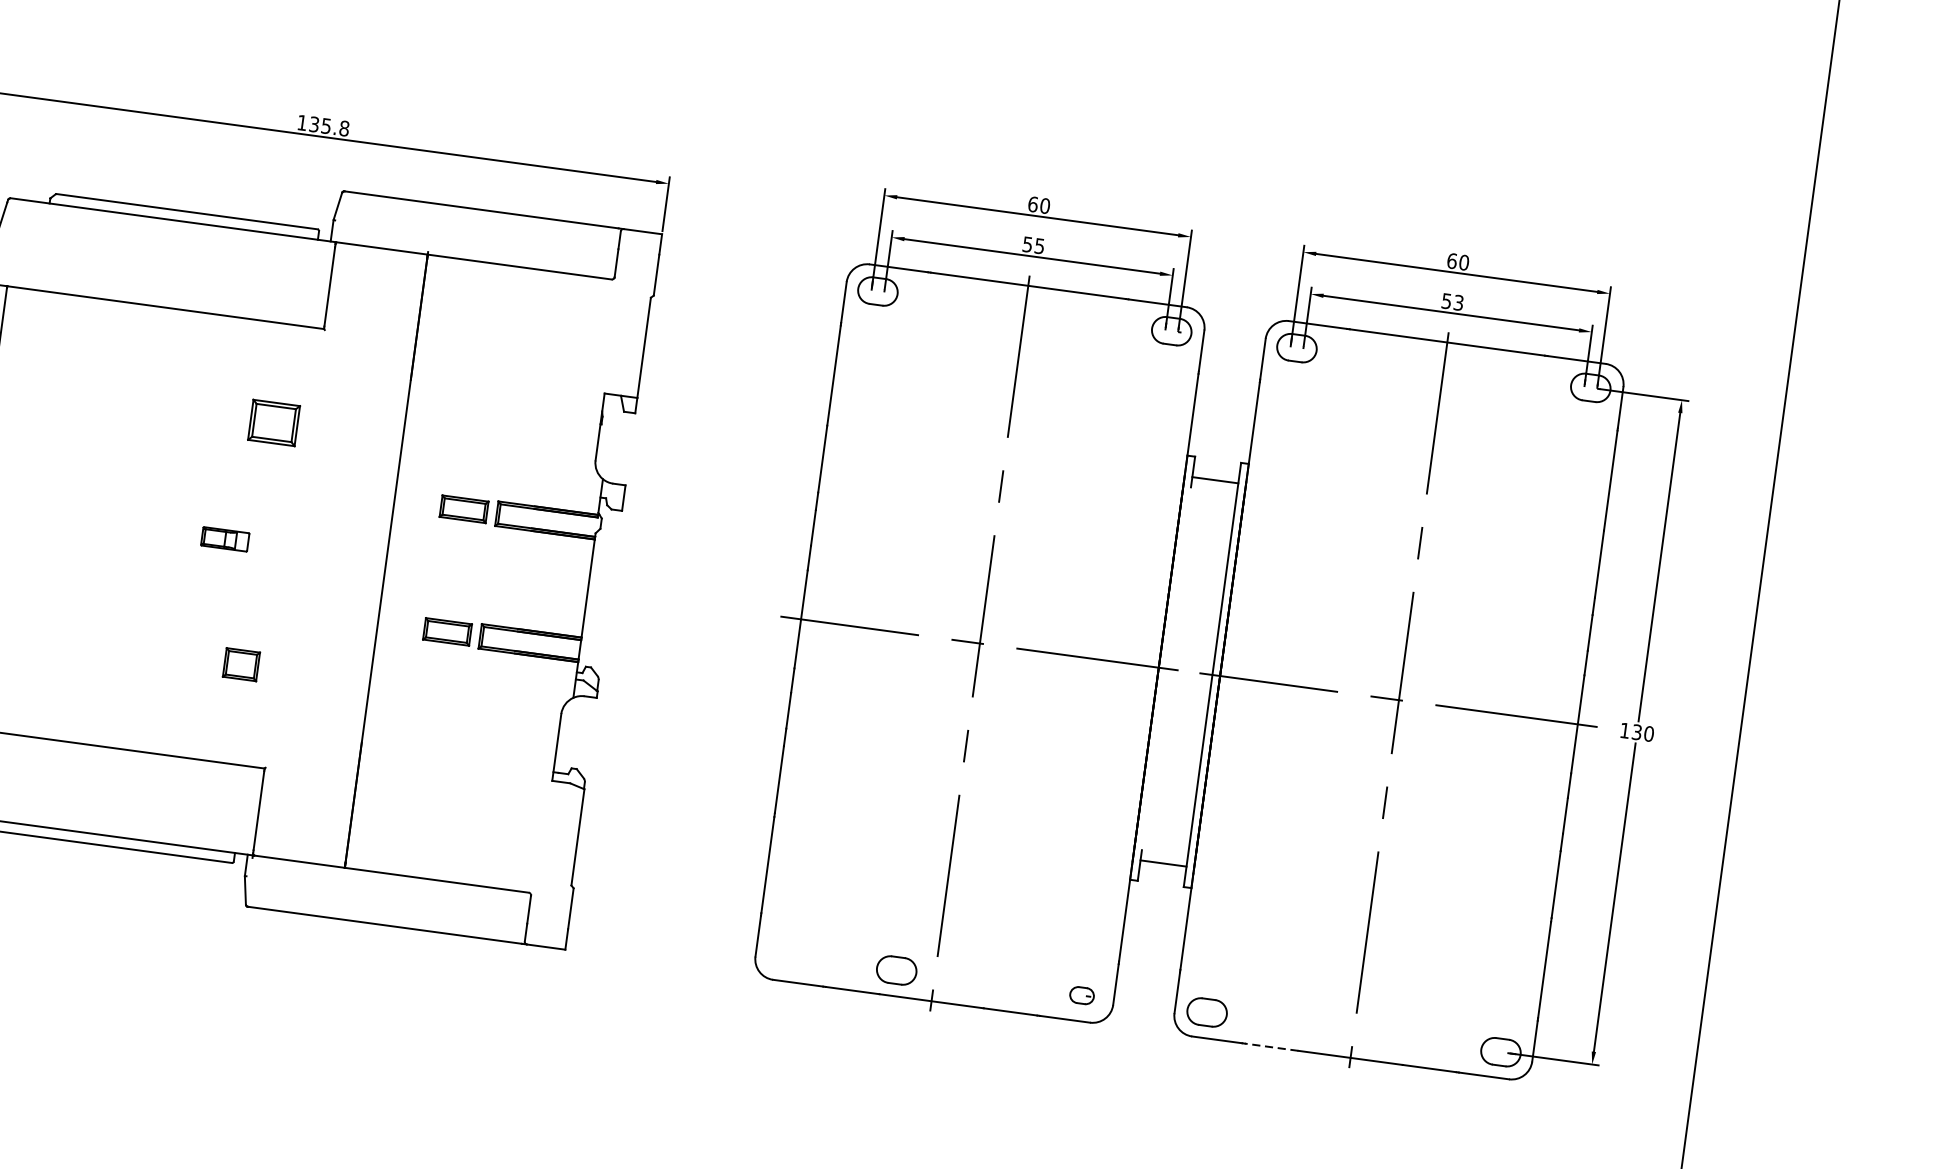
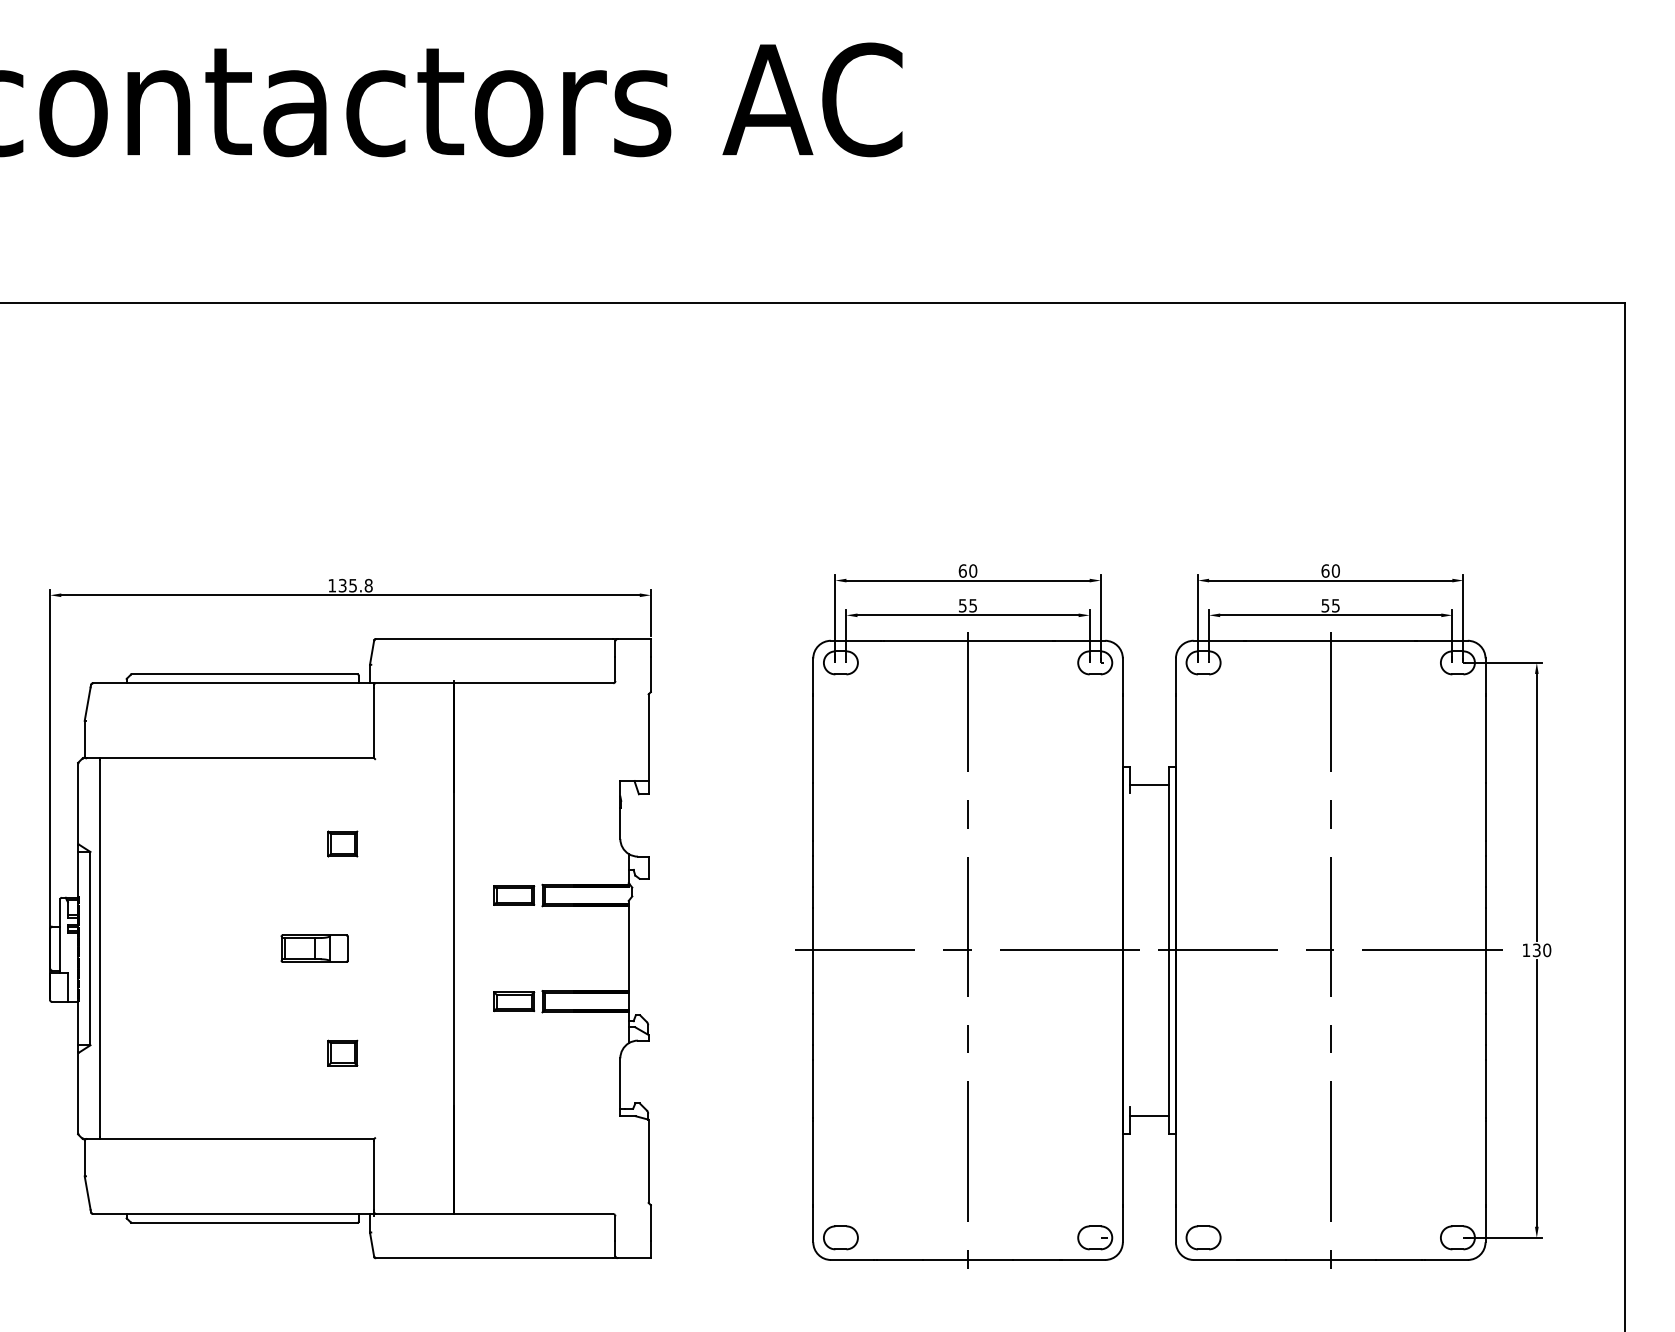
text: (1458, 302) -> (1335, 605), 53 -> 55
part: (273, 422) -> (342, 843), size x0.71
part: (225, 539) -> (314, 948), size x1.67
part: (896, 970) -> (840, 1237), moved
part: (1082, 995) -> (1095, 1237), size x1.67
line: (1270, 1046) -> (1261, 1259), dashed -> solid

